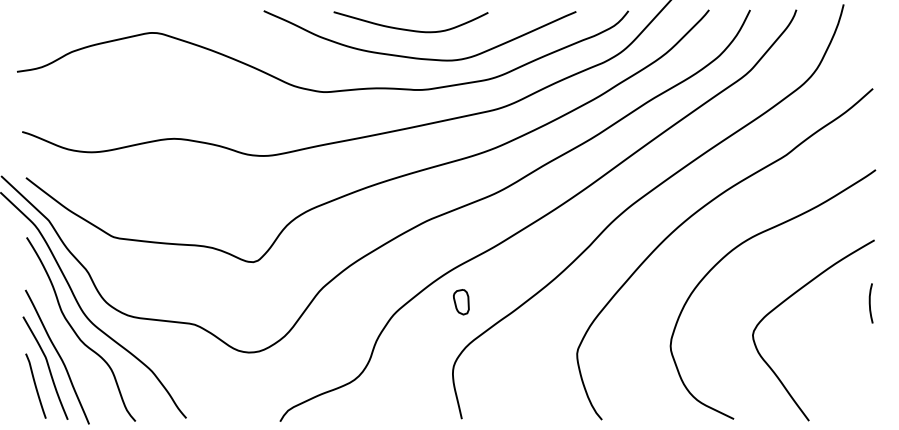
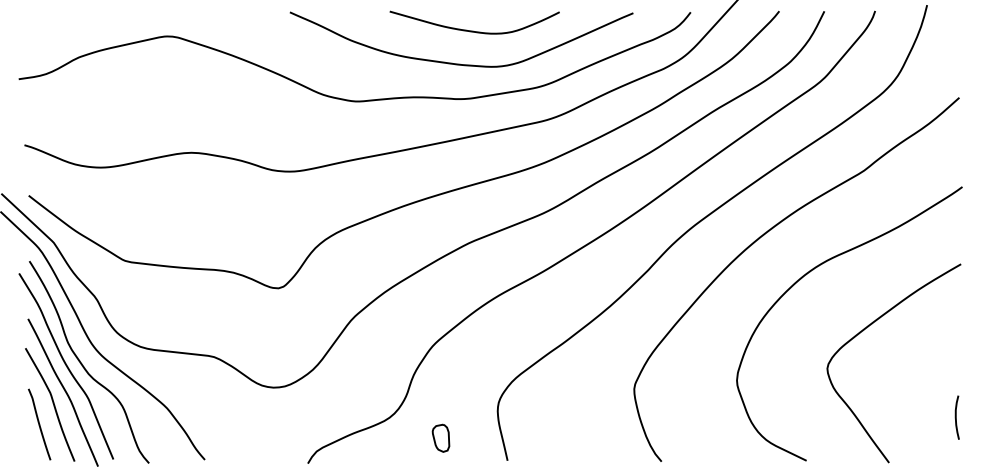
curve: (409, 29) -> (473, 30), moved
part: (460, 301) -> (440, 437), moved
curve: (870, 303) -> (956, 417), moved
curve: (59, 332) -> (65, 365), added

